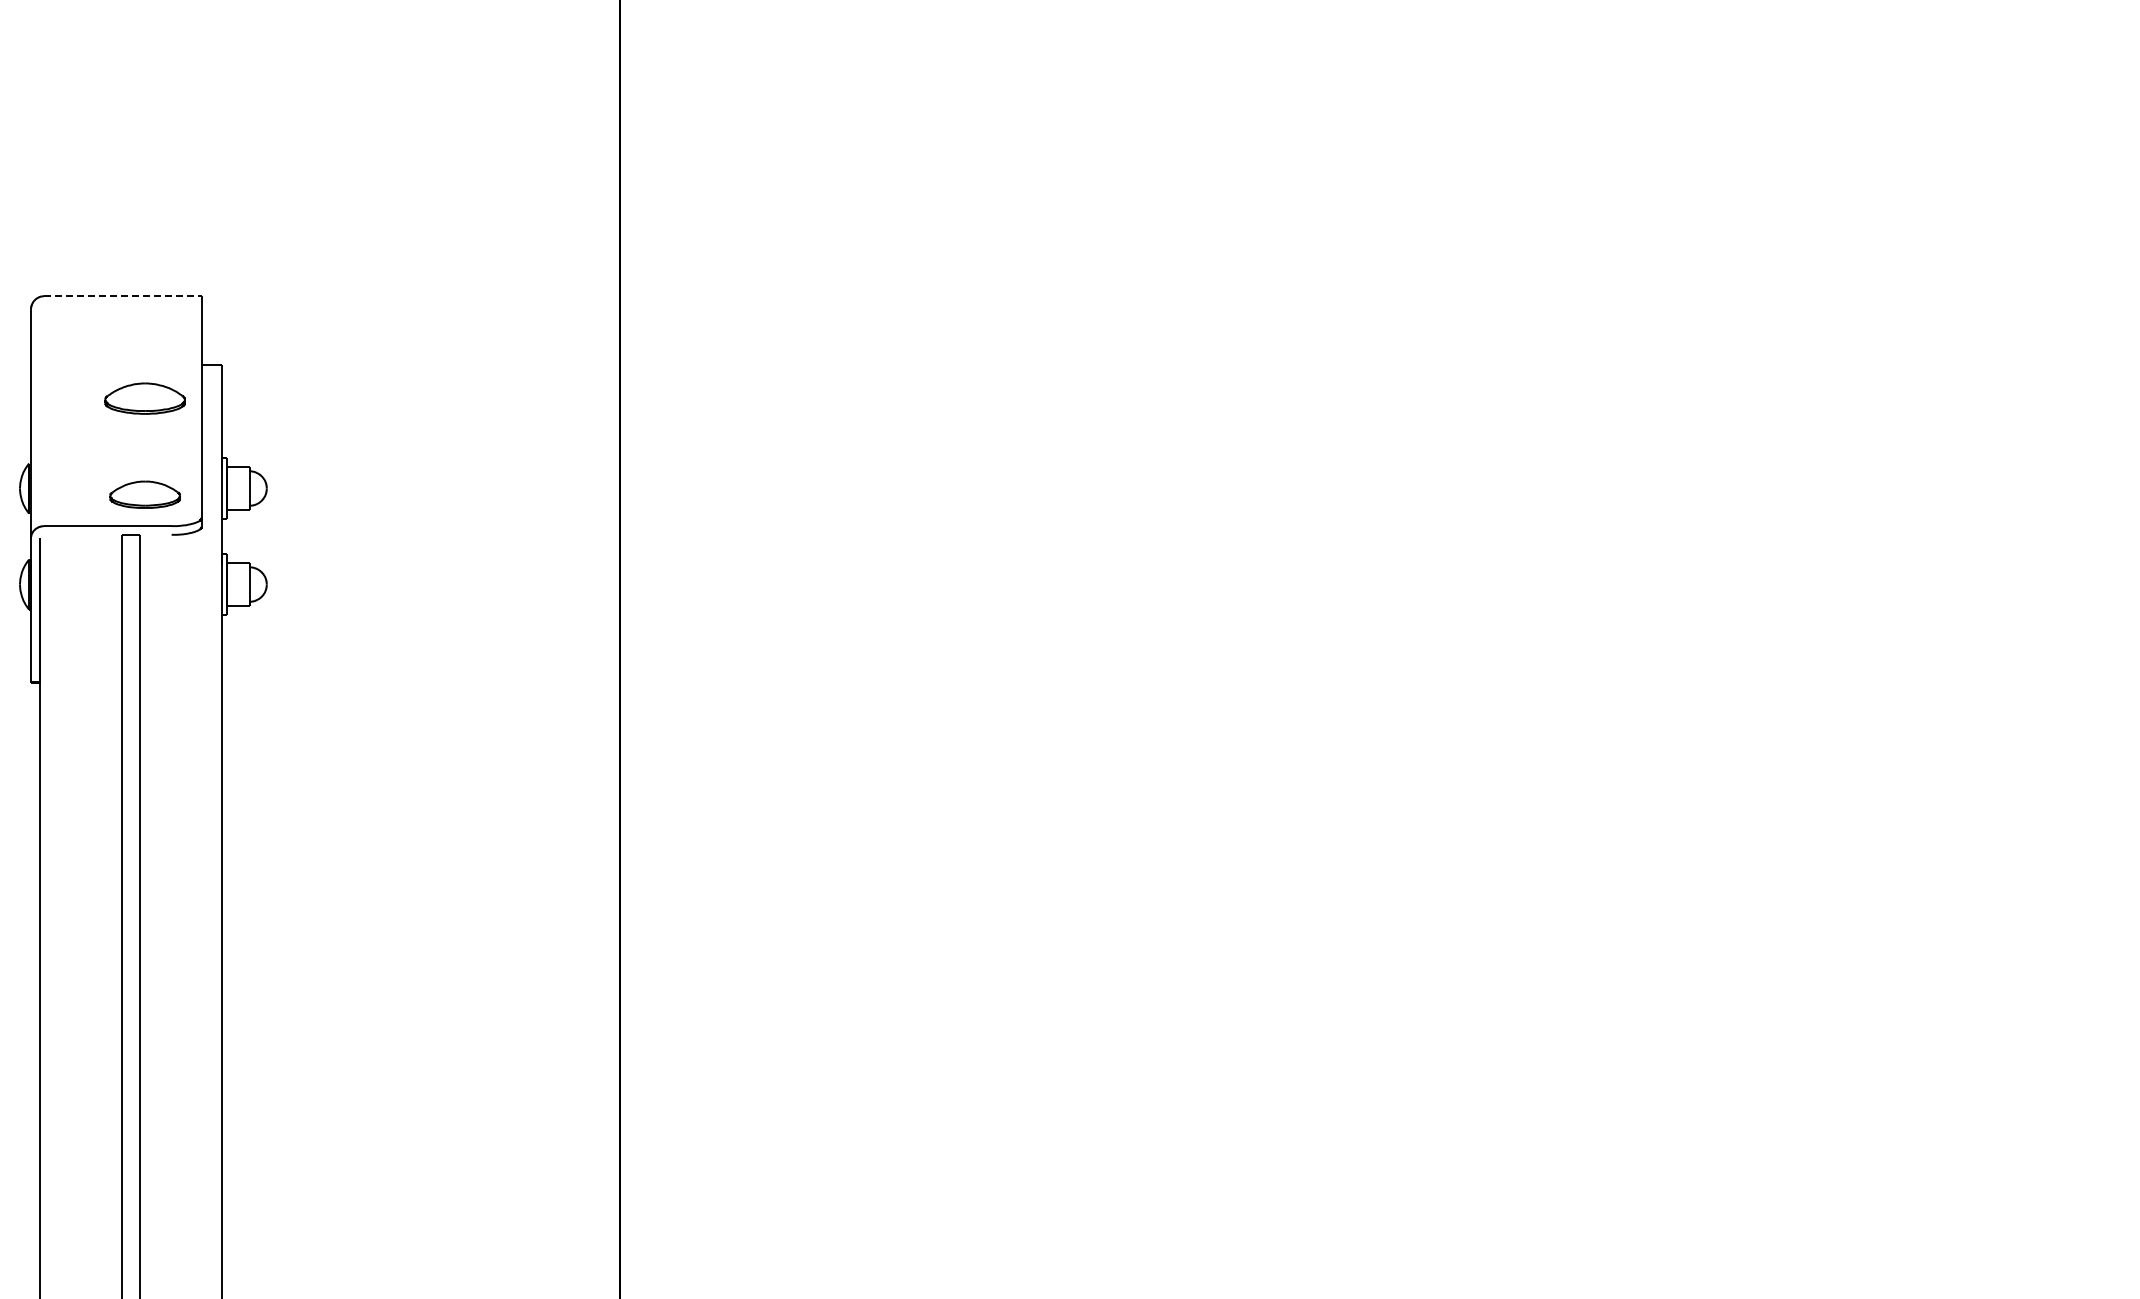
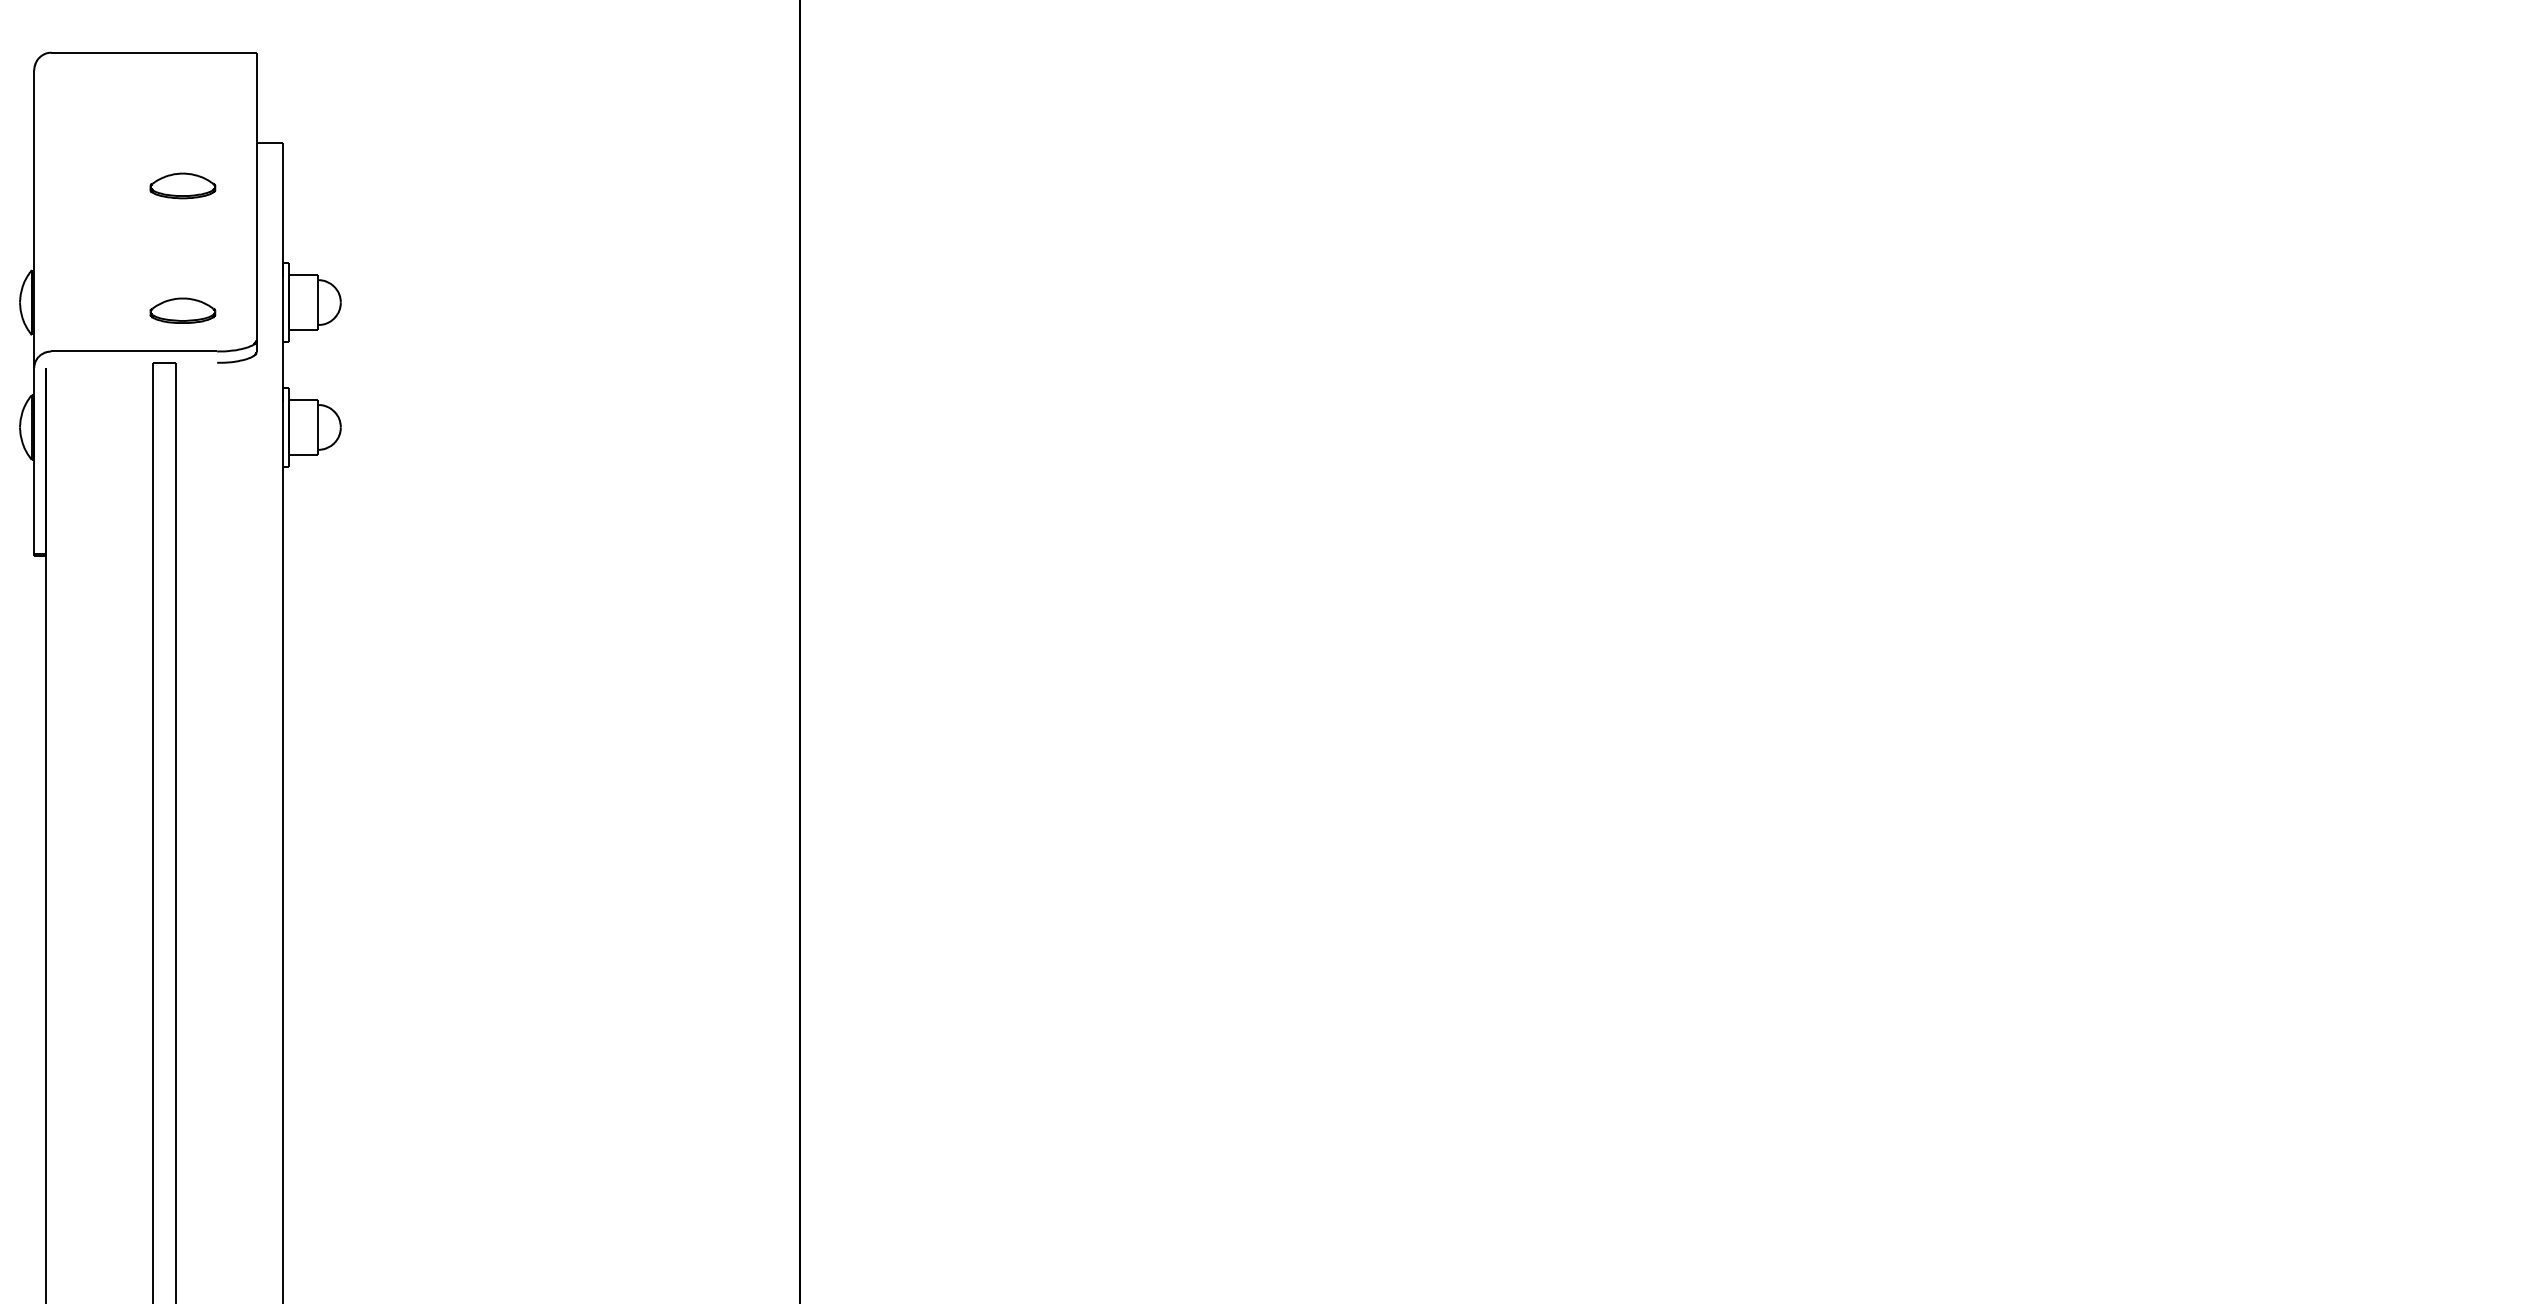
line: (123, 296) -> (154, 53), dashed -> solid
part: (145, 398) -> (183, 185), size x0.62
part: (145, 494) -> (183, 310), size x0.71

